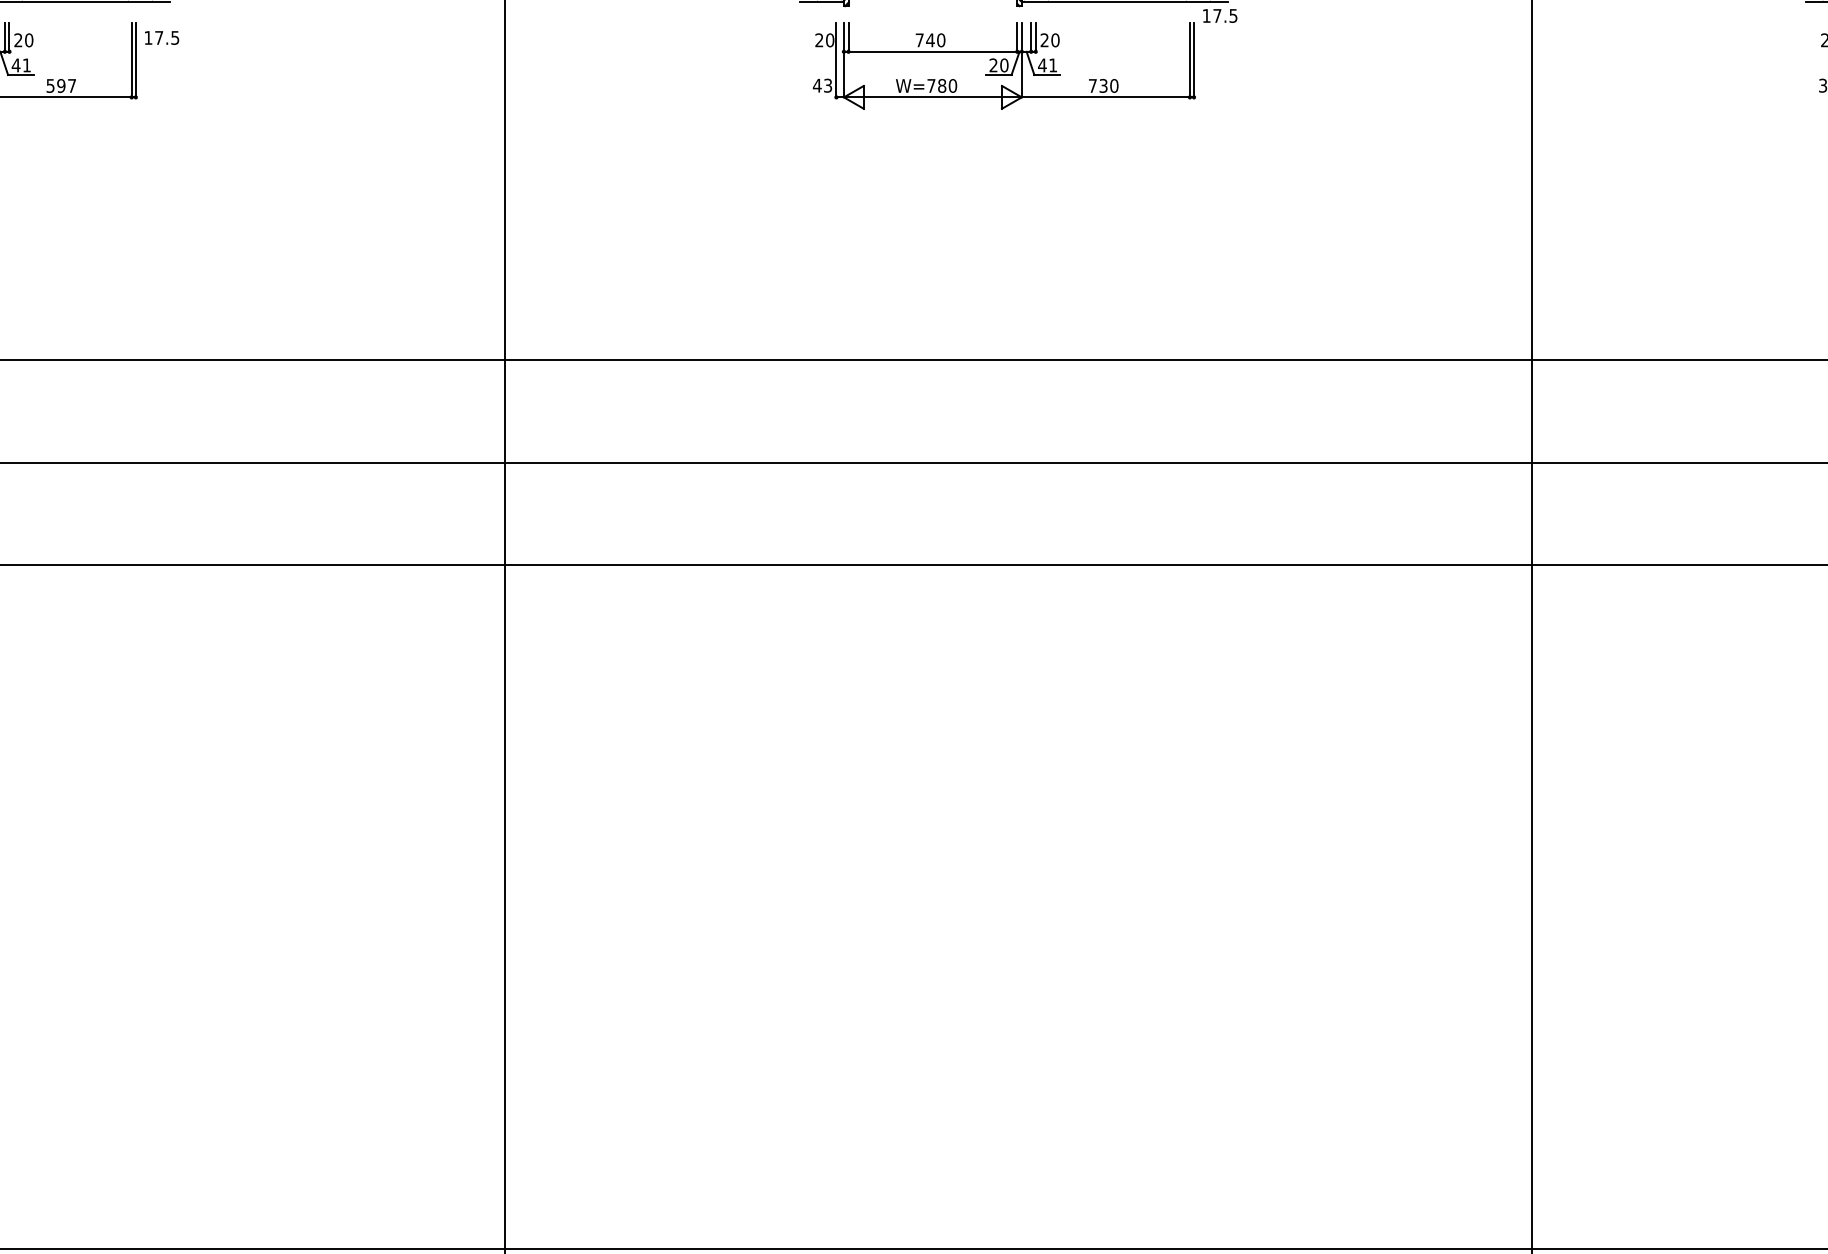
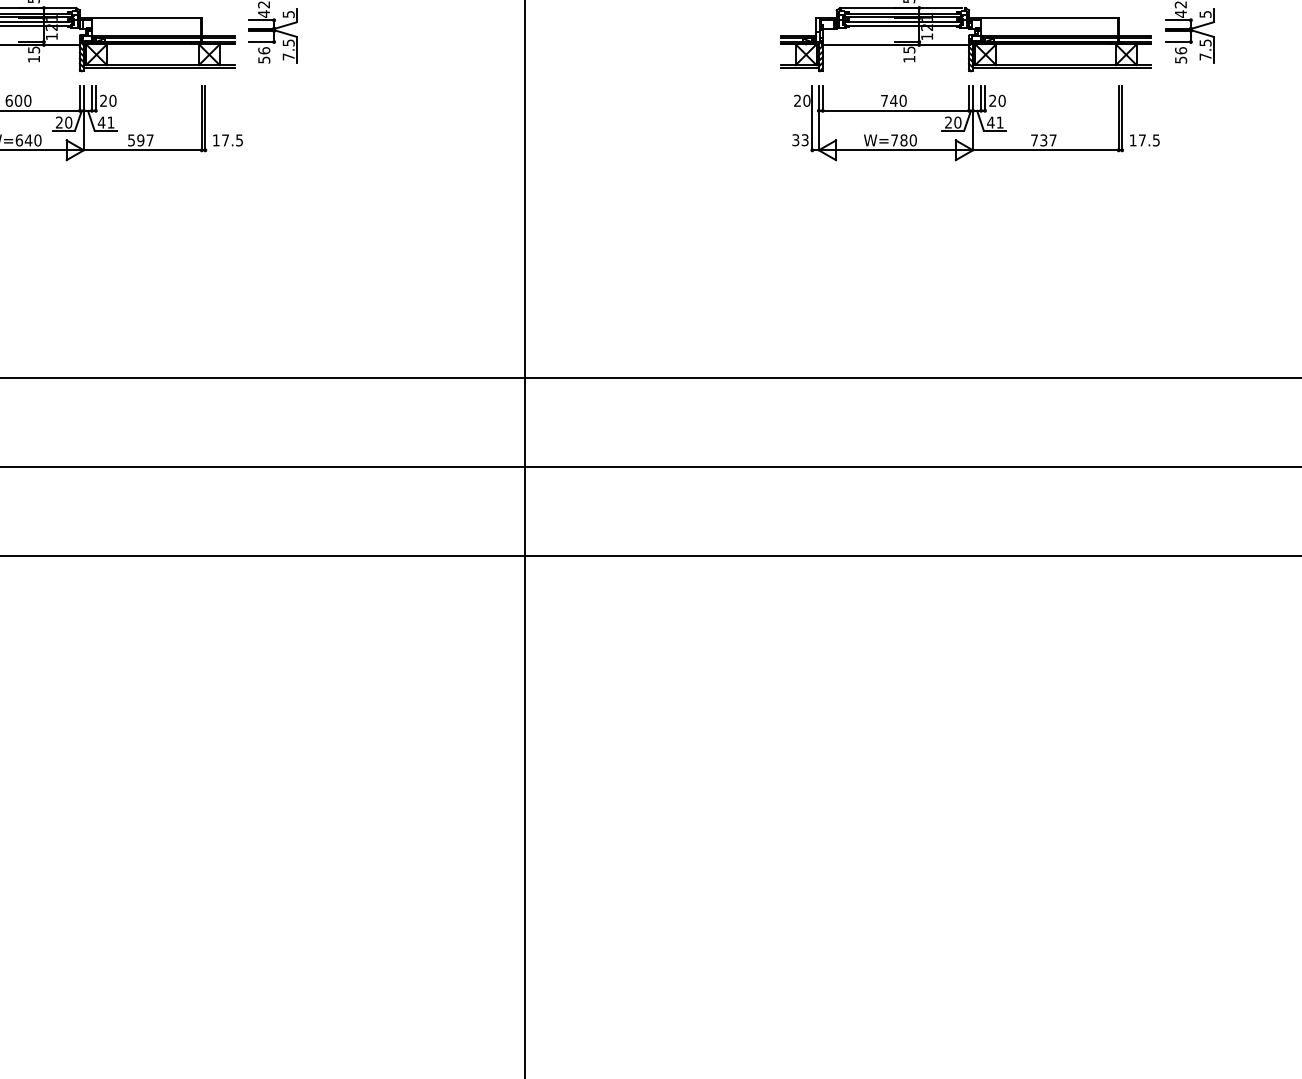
text: (1220, 15) -> (1145, 140), moved
text: (162, 37) -> (228, 140), moved
text: (816, 85) -> (795, 140), 43 -> 33
text: (1114, 85) -> (1053, 140), 730 -> 737

